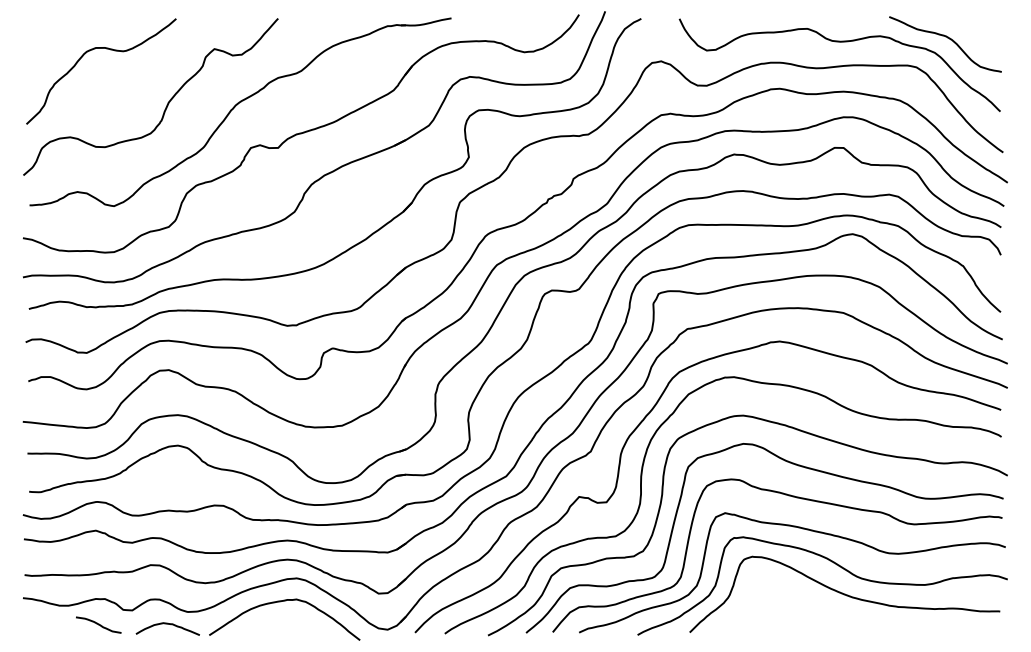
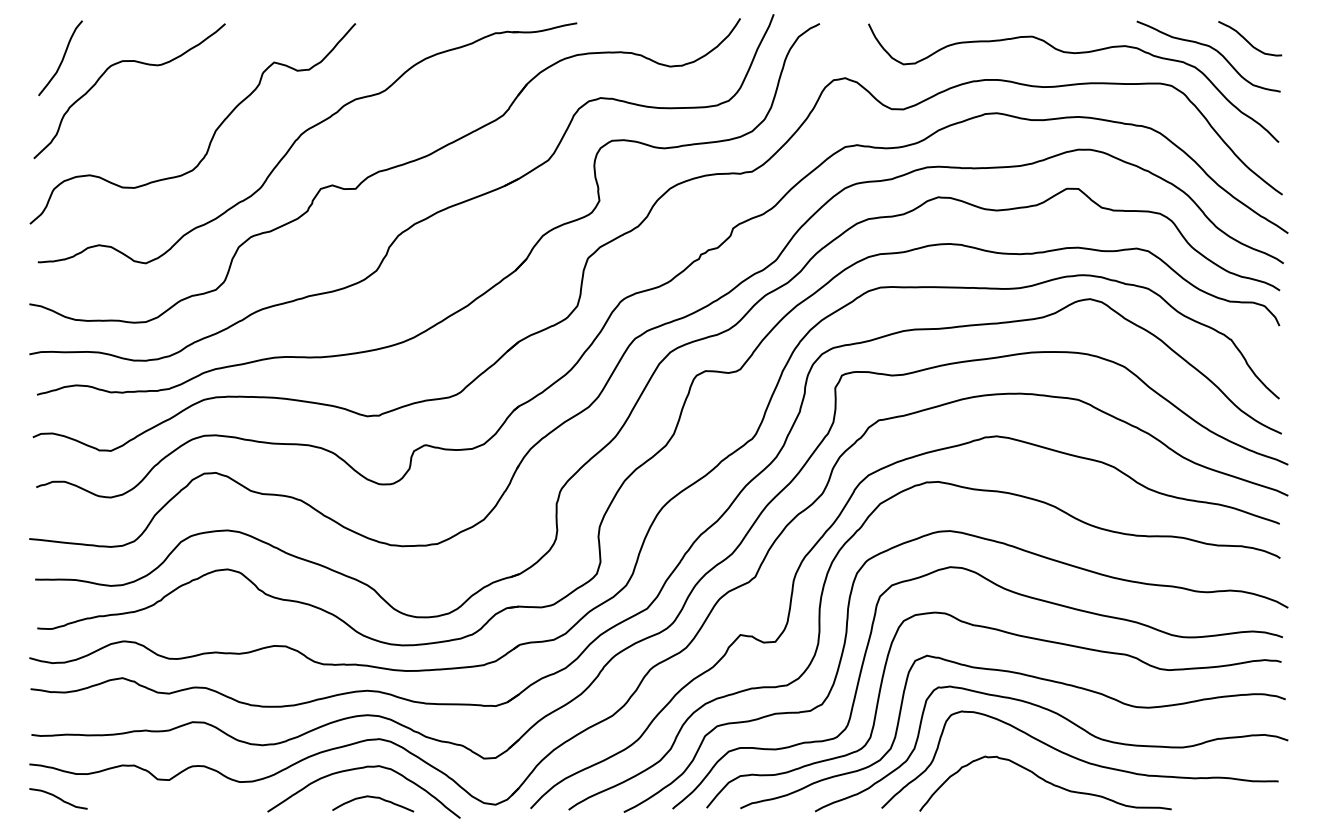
curve: (976, 31) -> (1248, 40), added
curve: (48, 45) -> (62, 57), added
curve: (817, 612) -> (1045, 782), added
curve: (98, 624) -> (58, 798), moved
curve: (167, 624) -> (372, 798), moved

